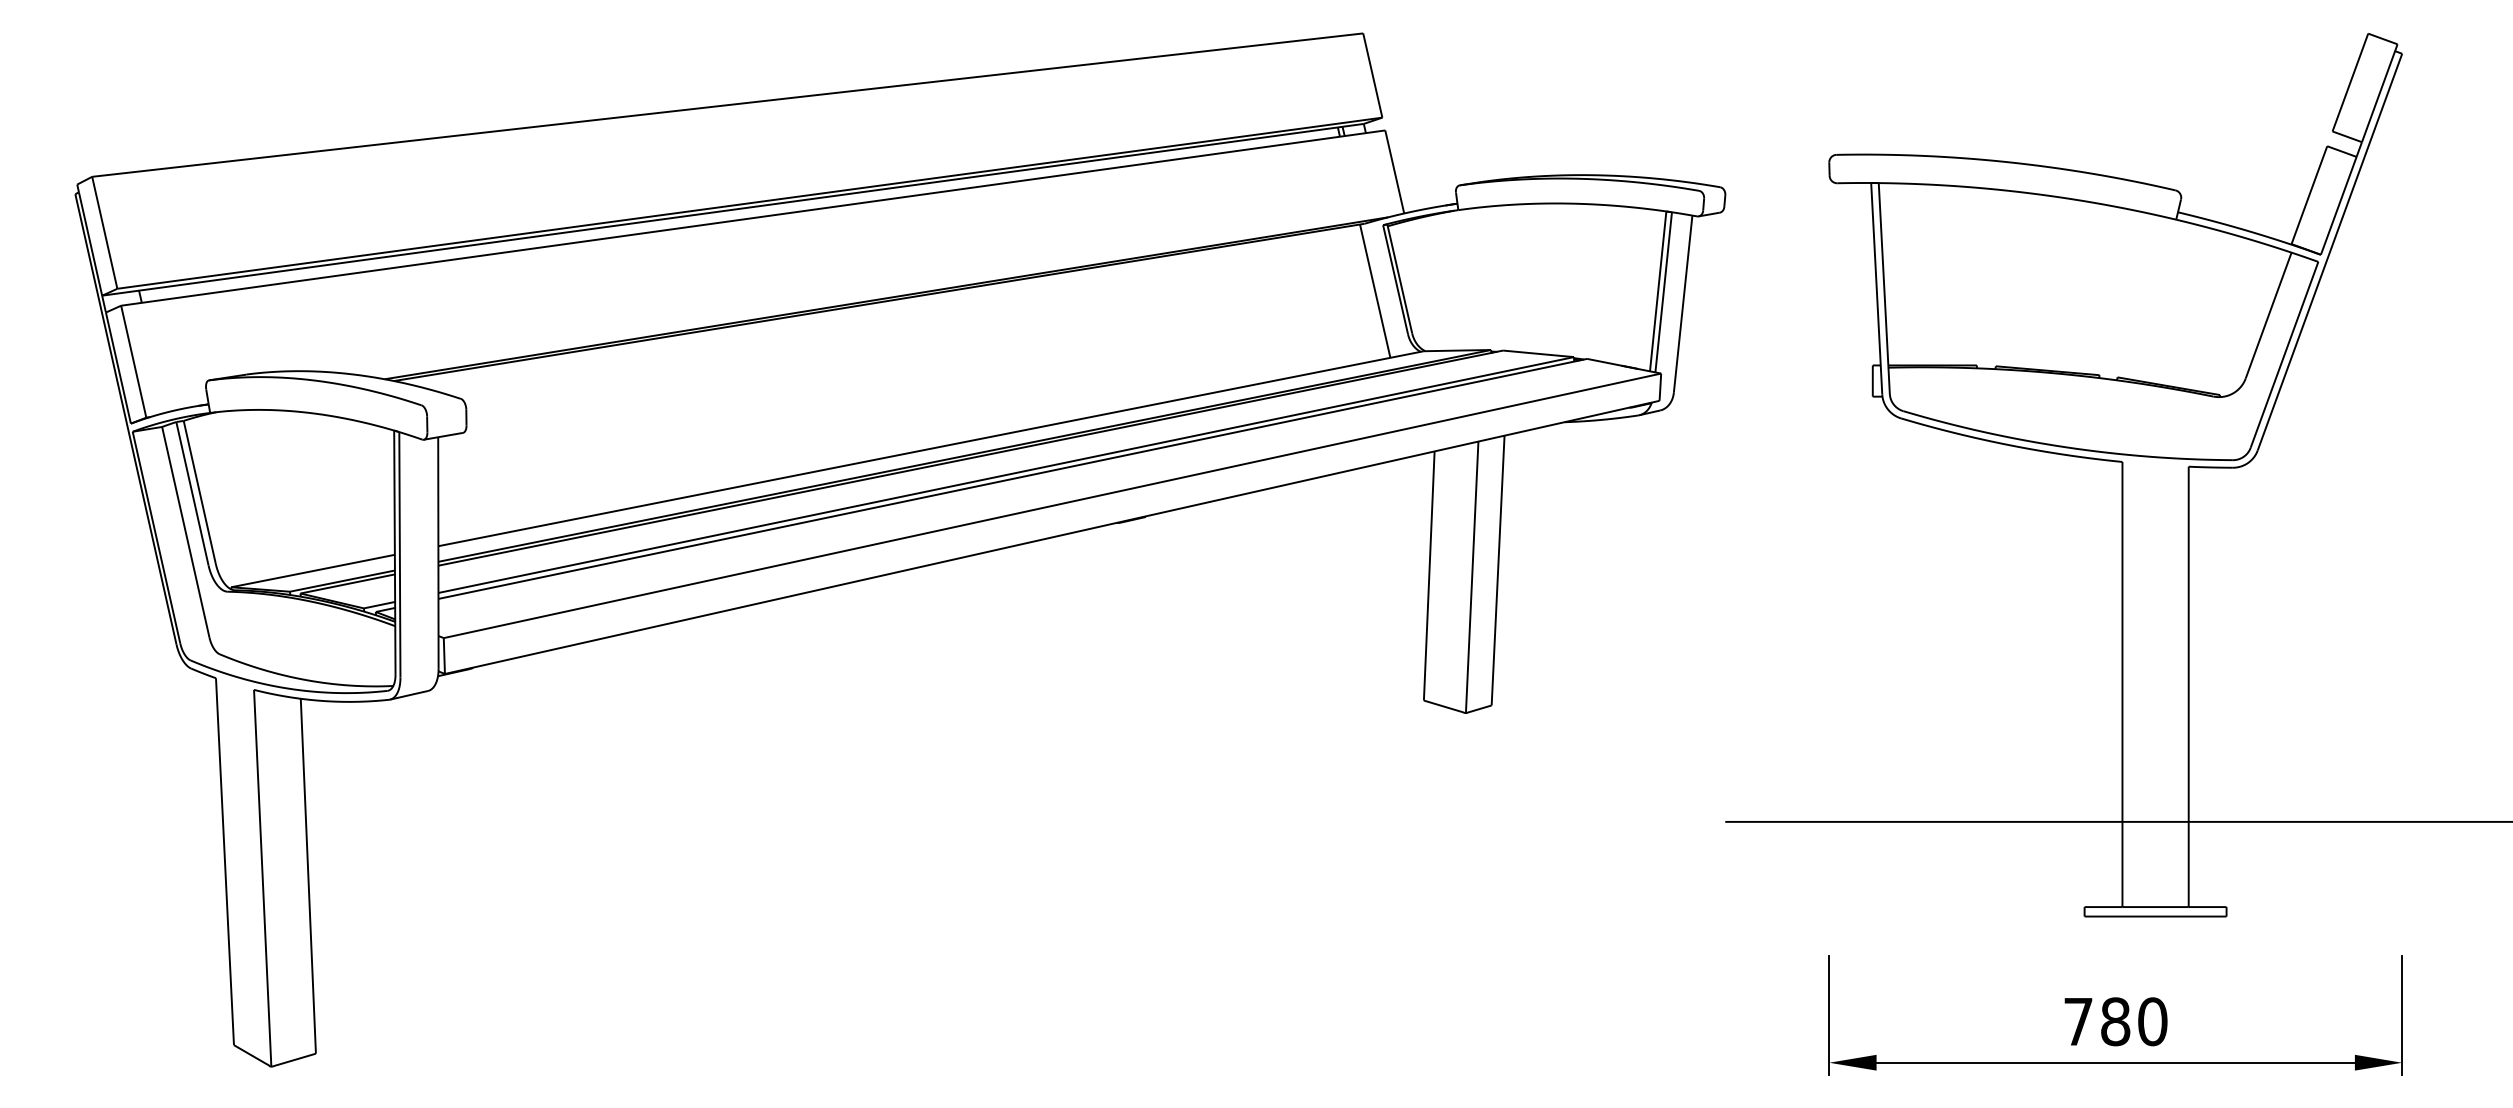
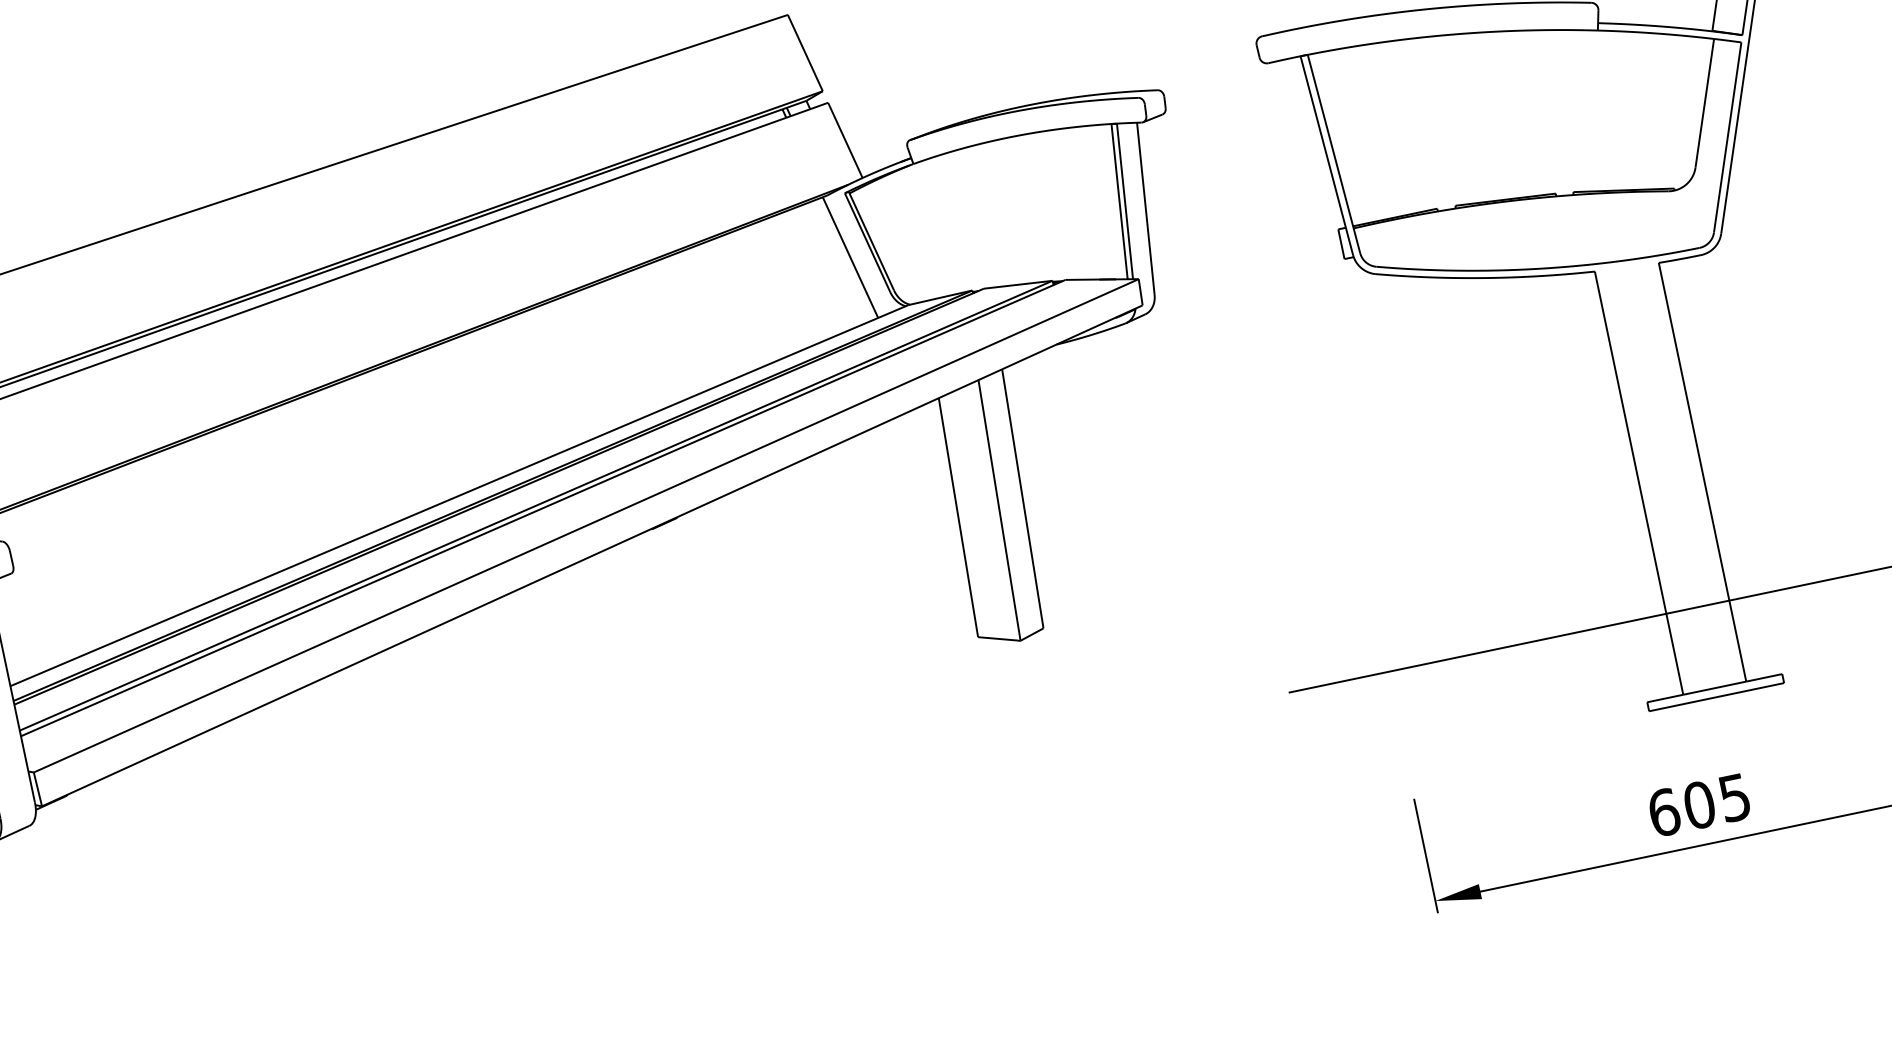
text: (2115, 1021) -> (1699, 804), 780 -> 605

